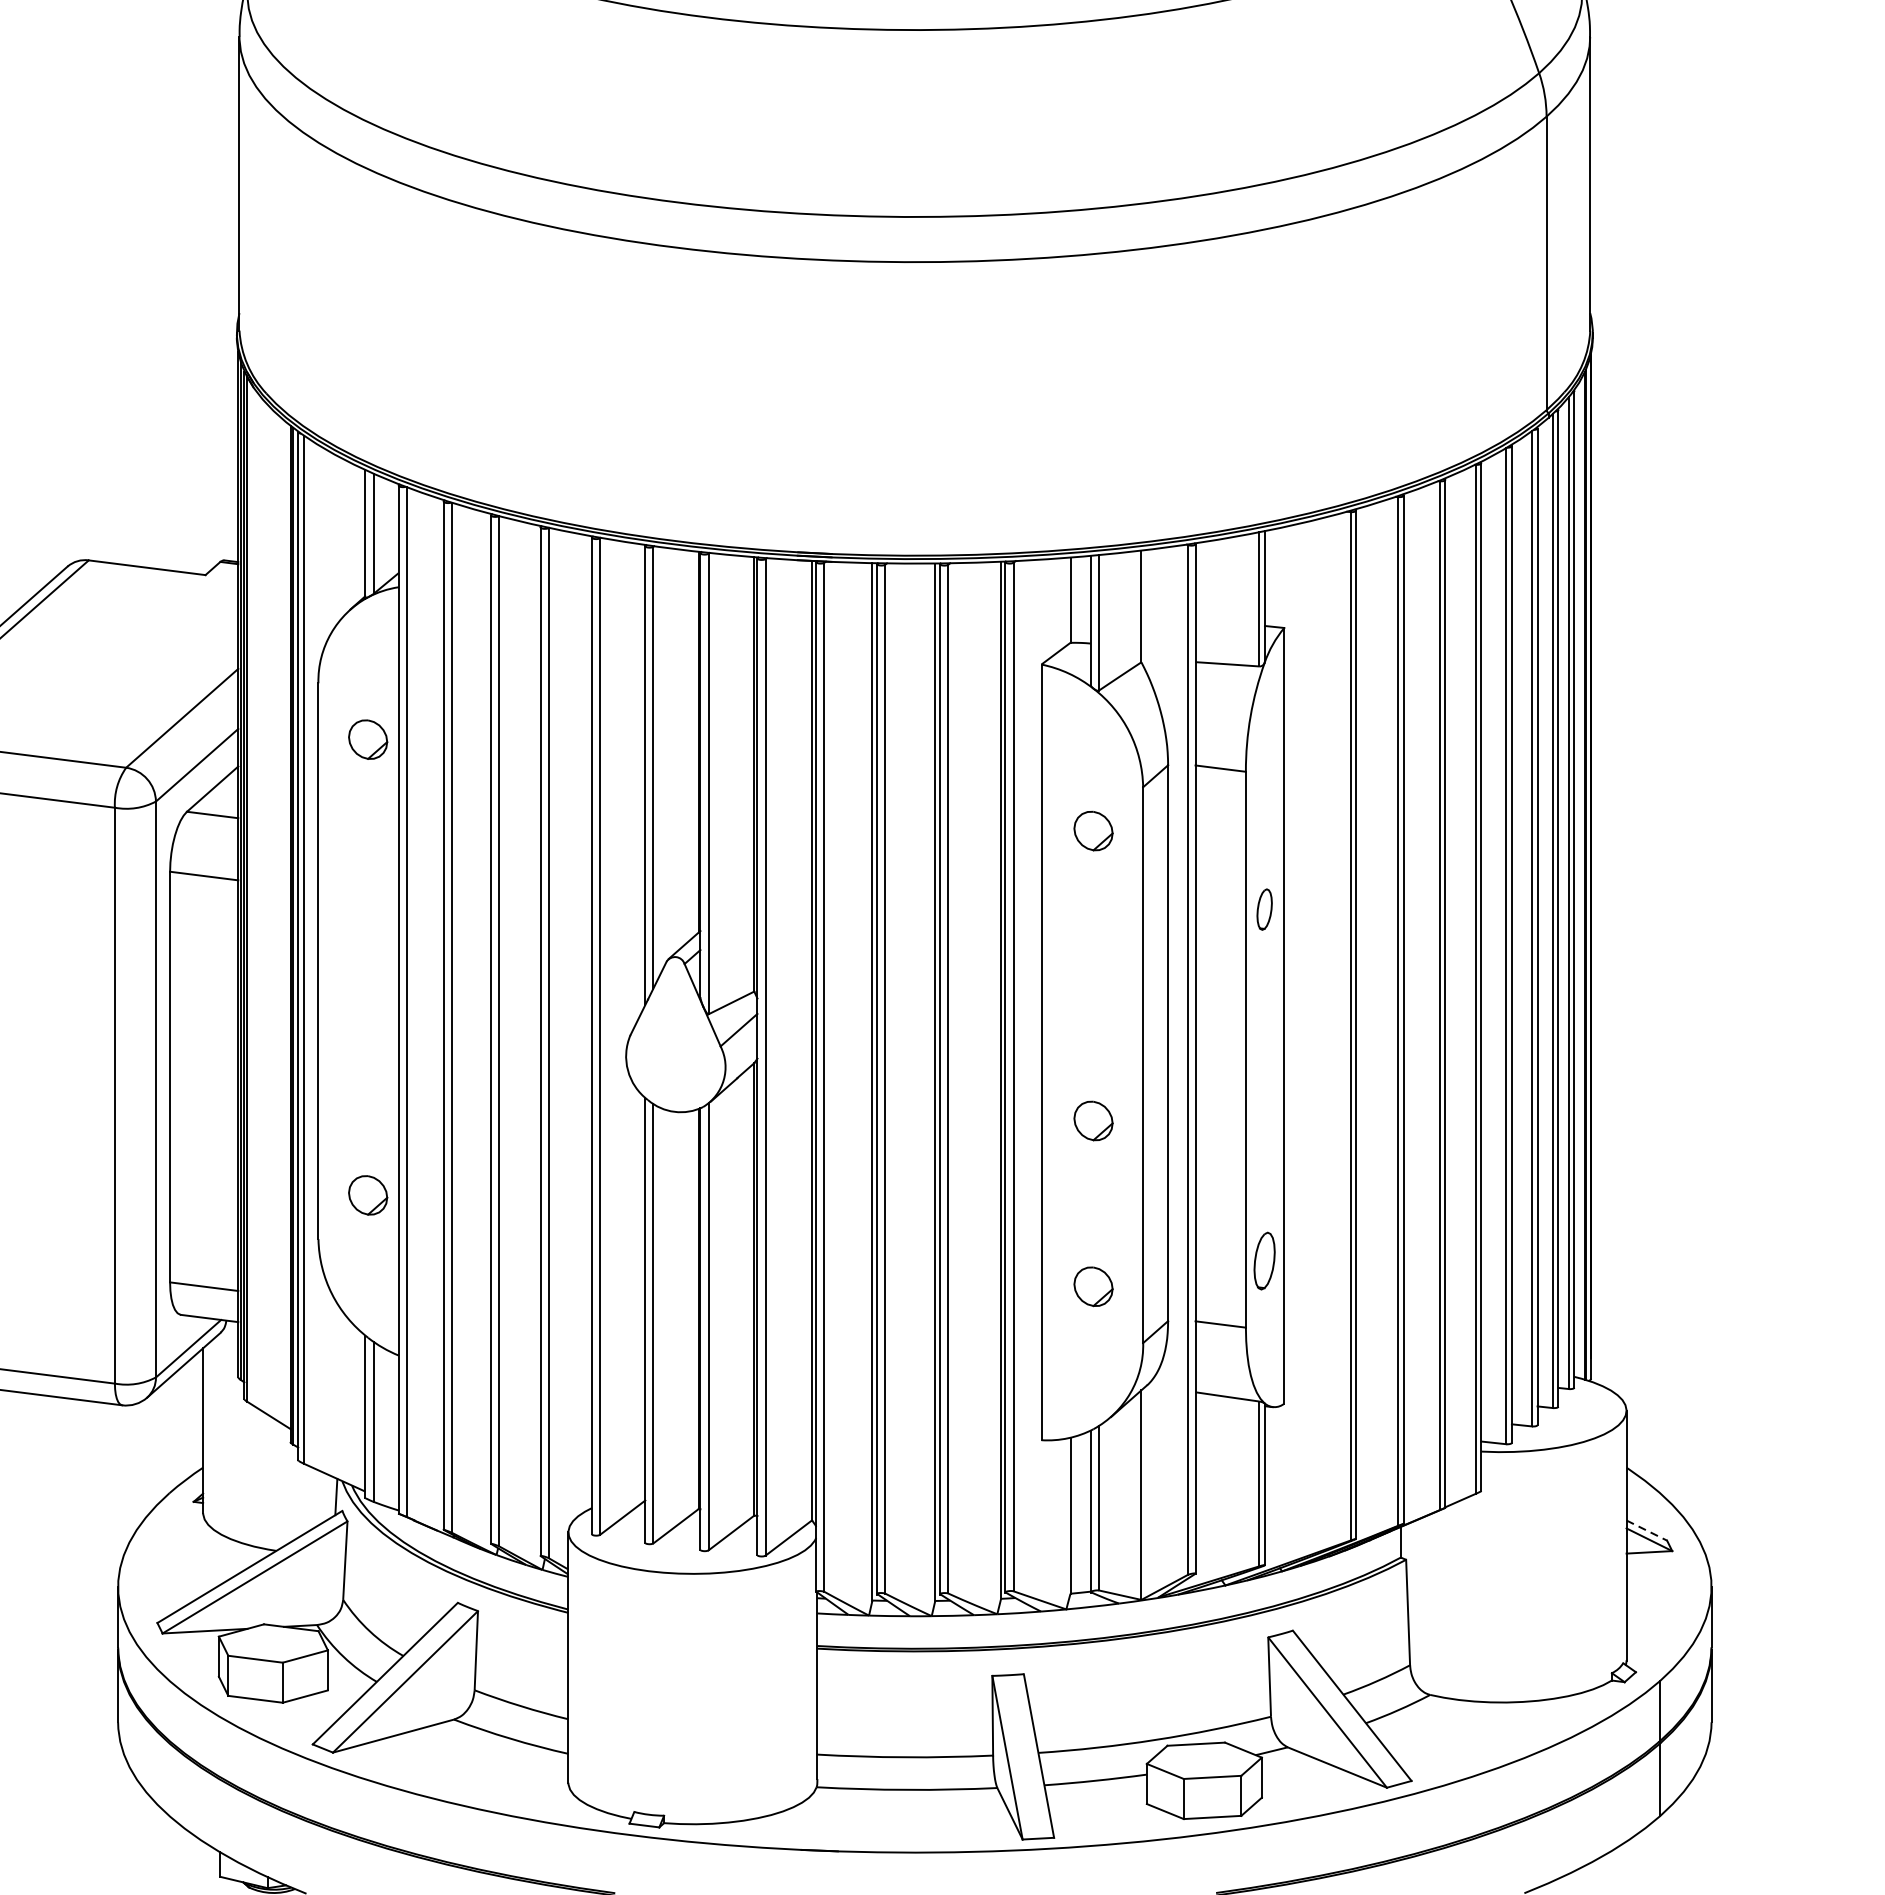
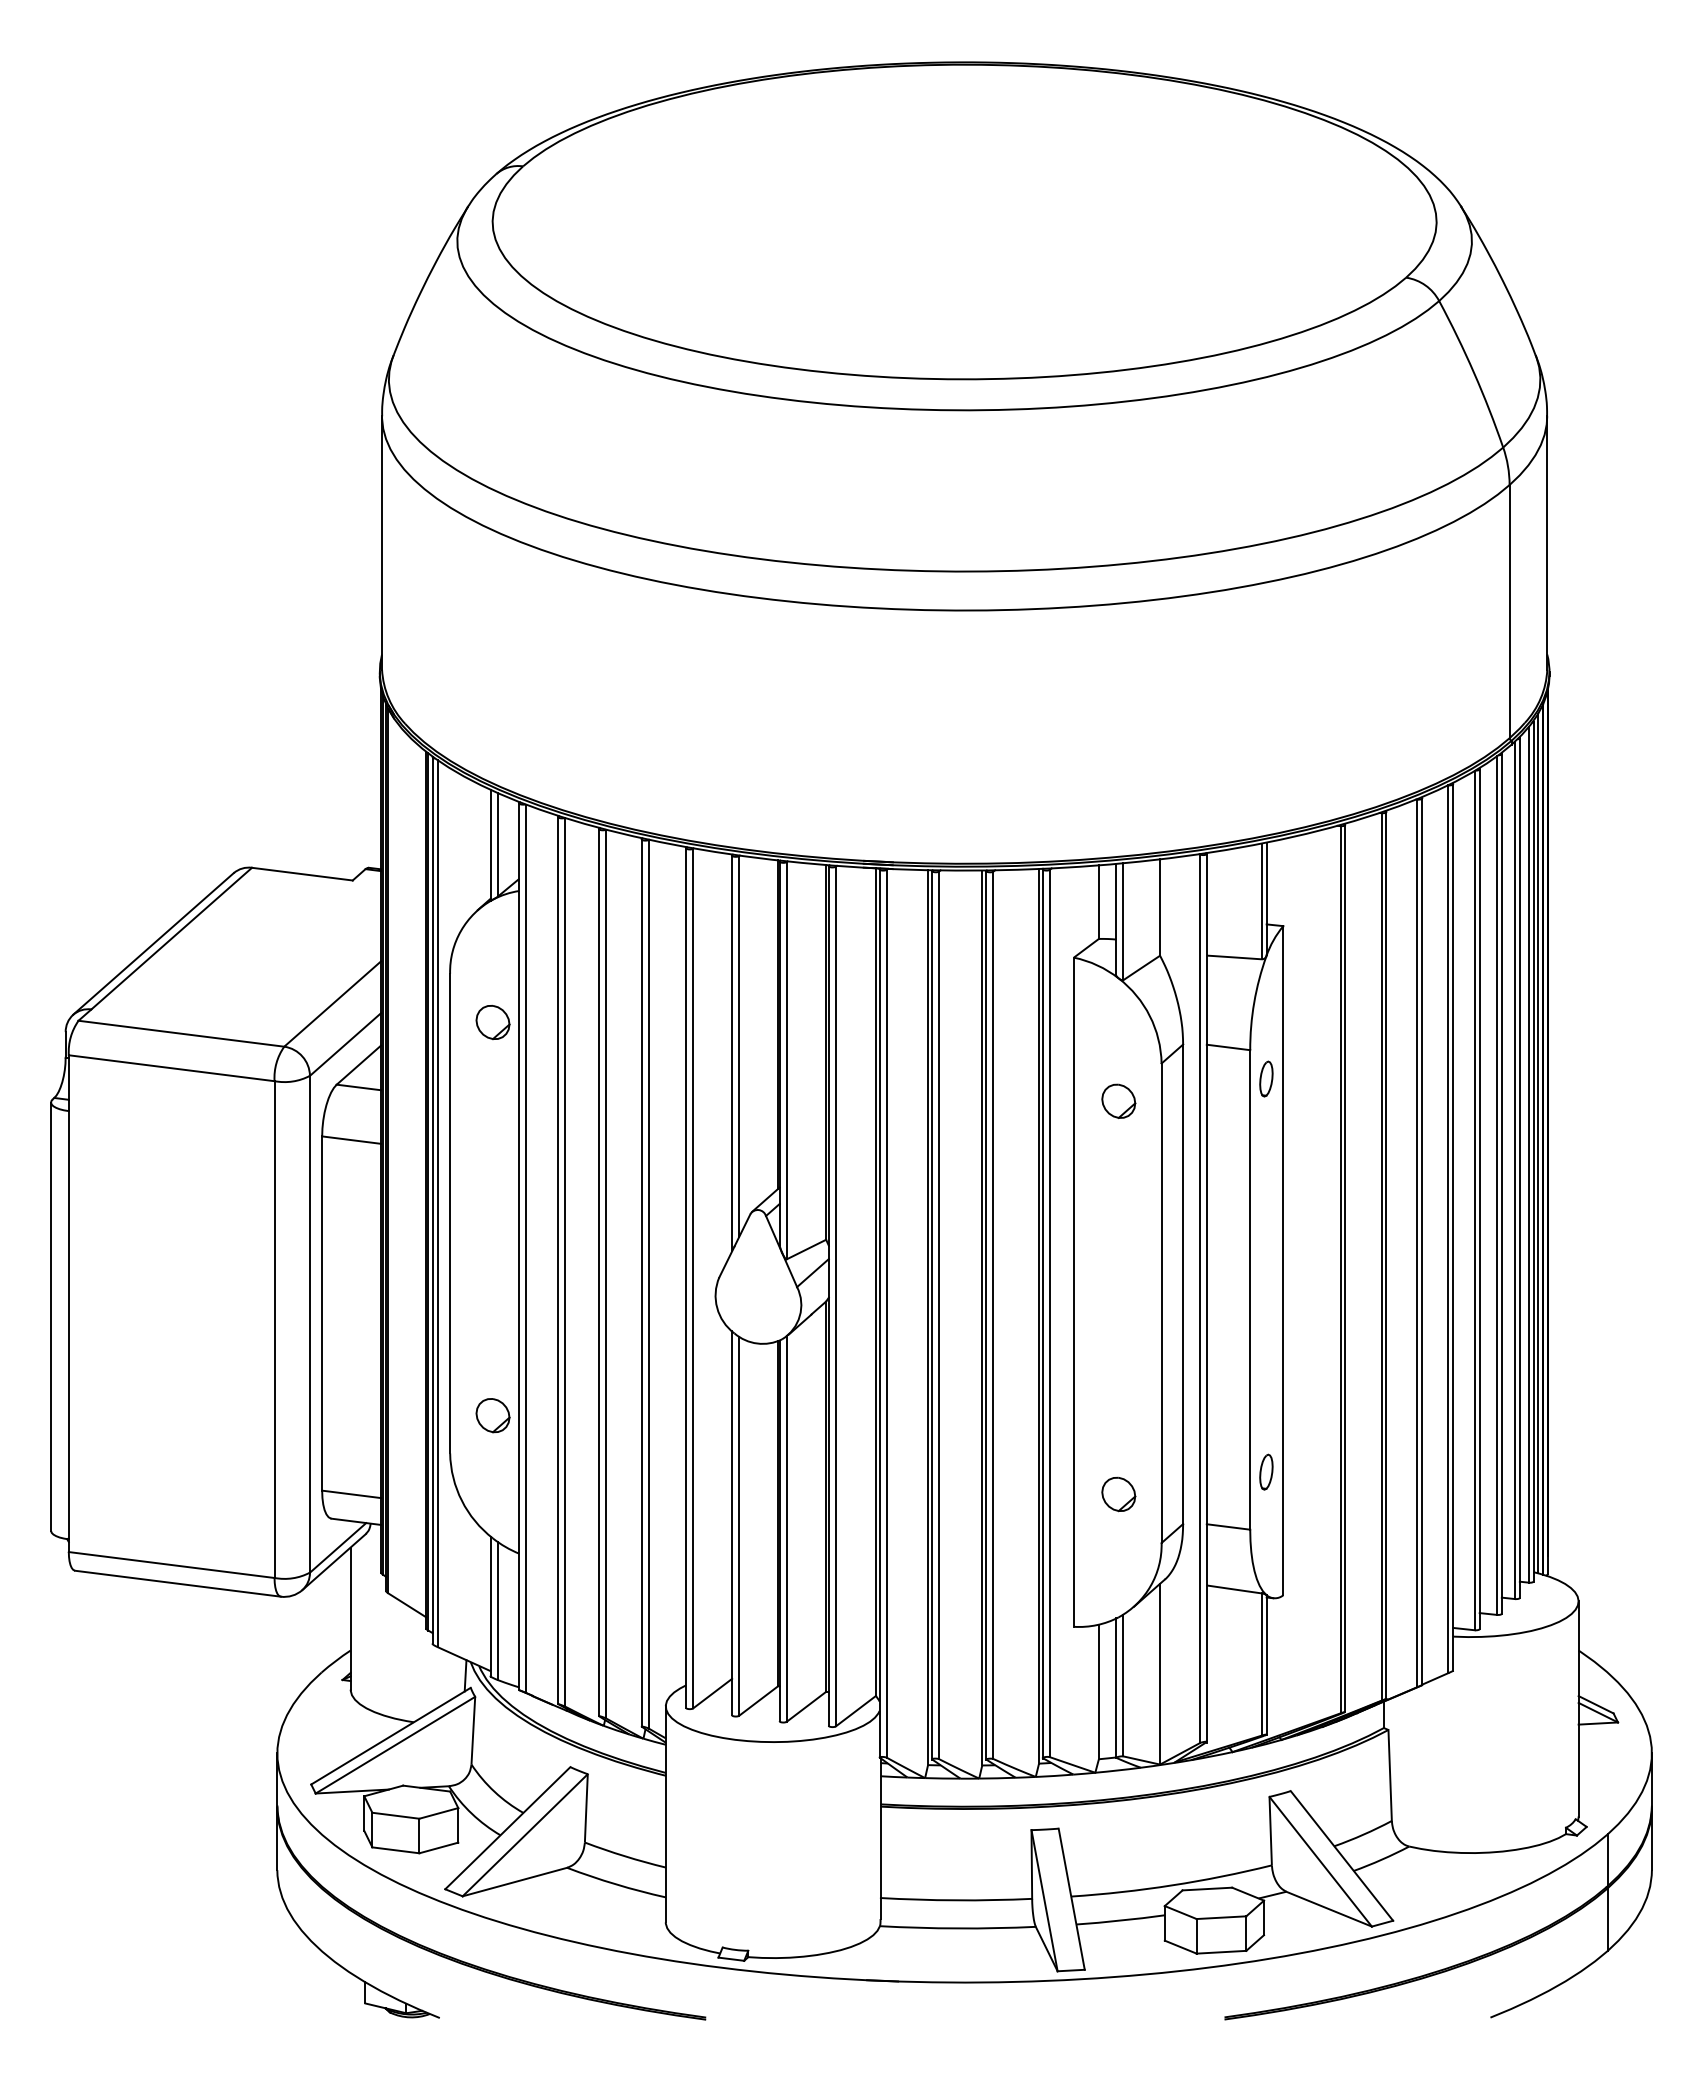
line: (1580, 879) -> (1538, 1143), added
part: (1264, 908) -> (1266, 1078), moved
part: (1093, 1121) -> (1118, 1351), removed
part: (1264, 1260) -> (1266, 1471), size x0.71
line: (1647, 1530) -> (1596, 1704), dashed -> solid

